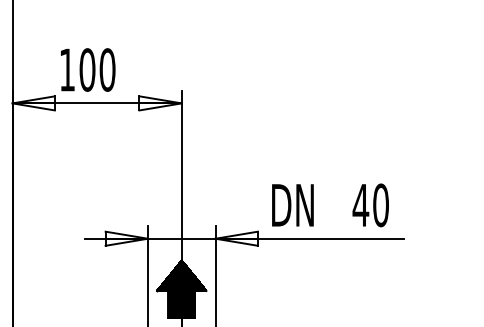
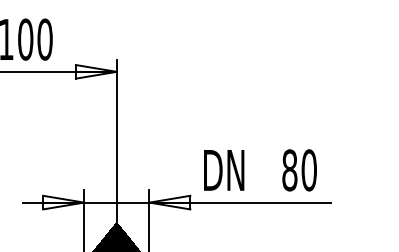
text: (360, 205) -> (289, 170), 40 -> 80

